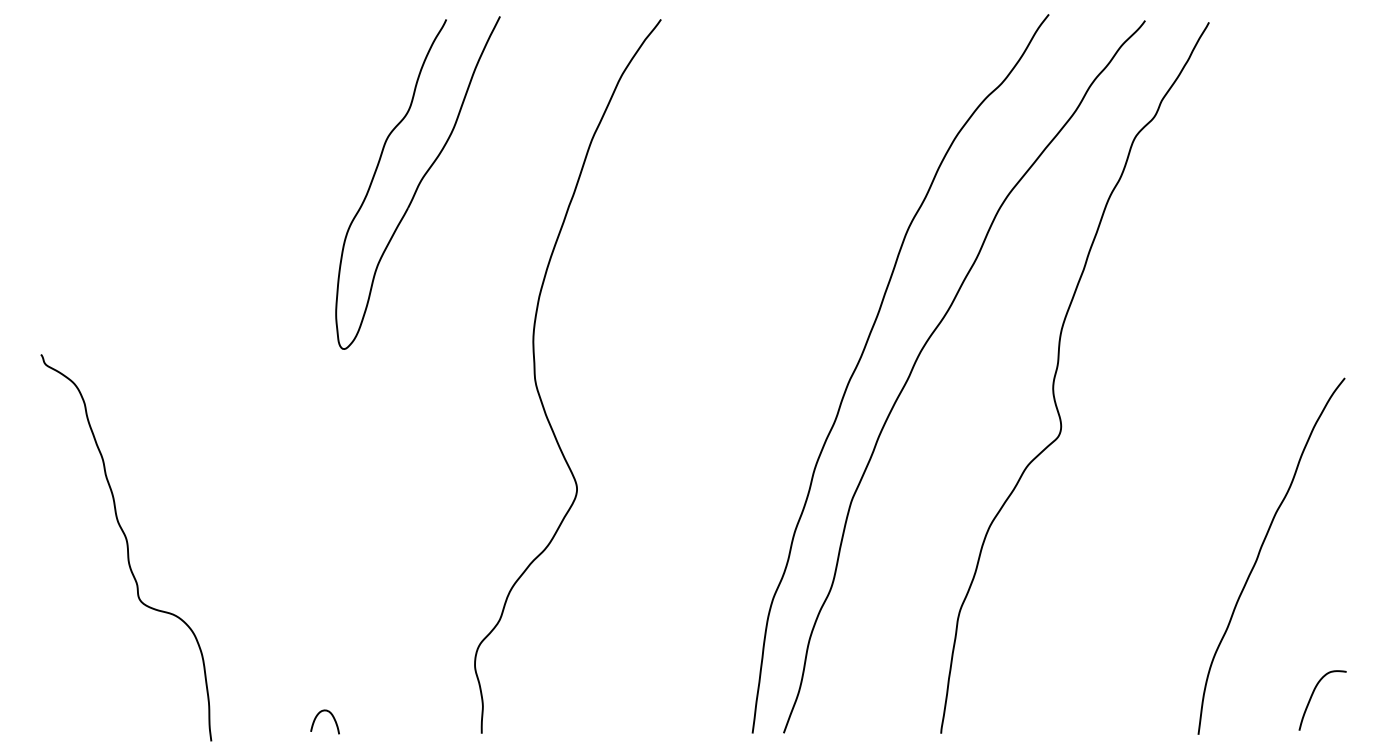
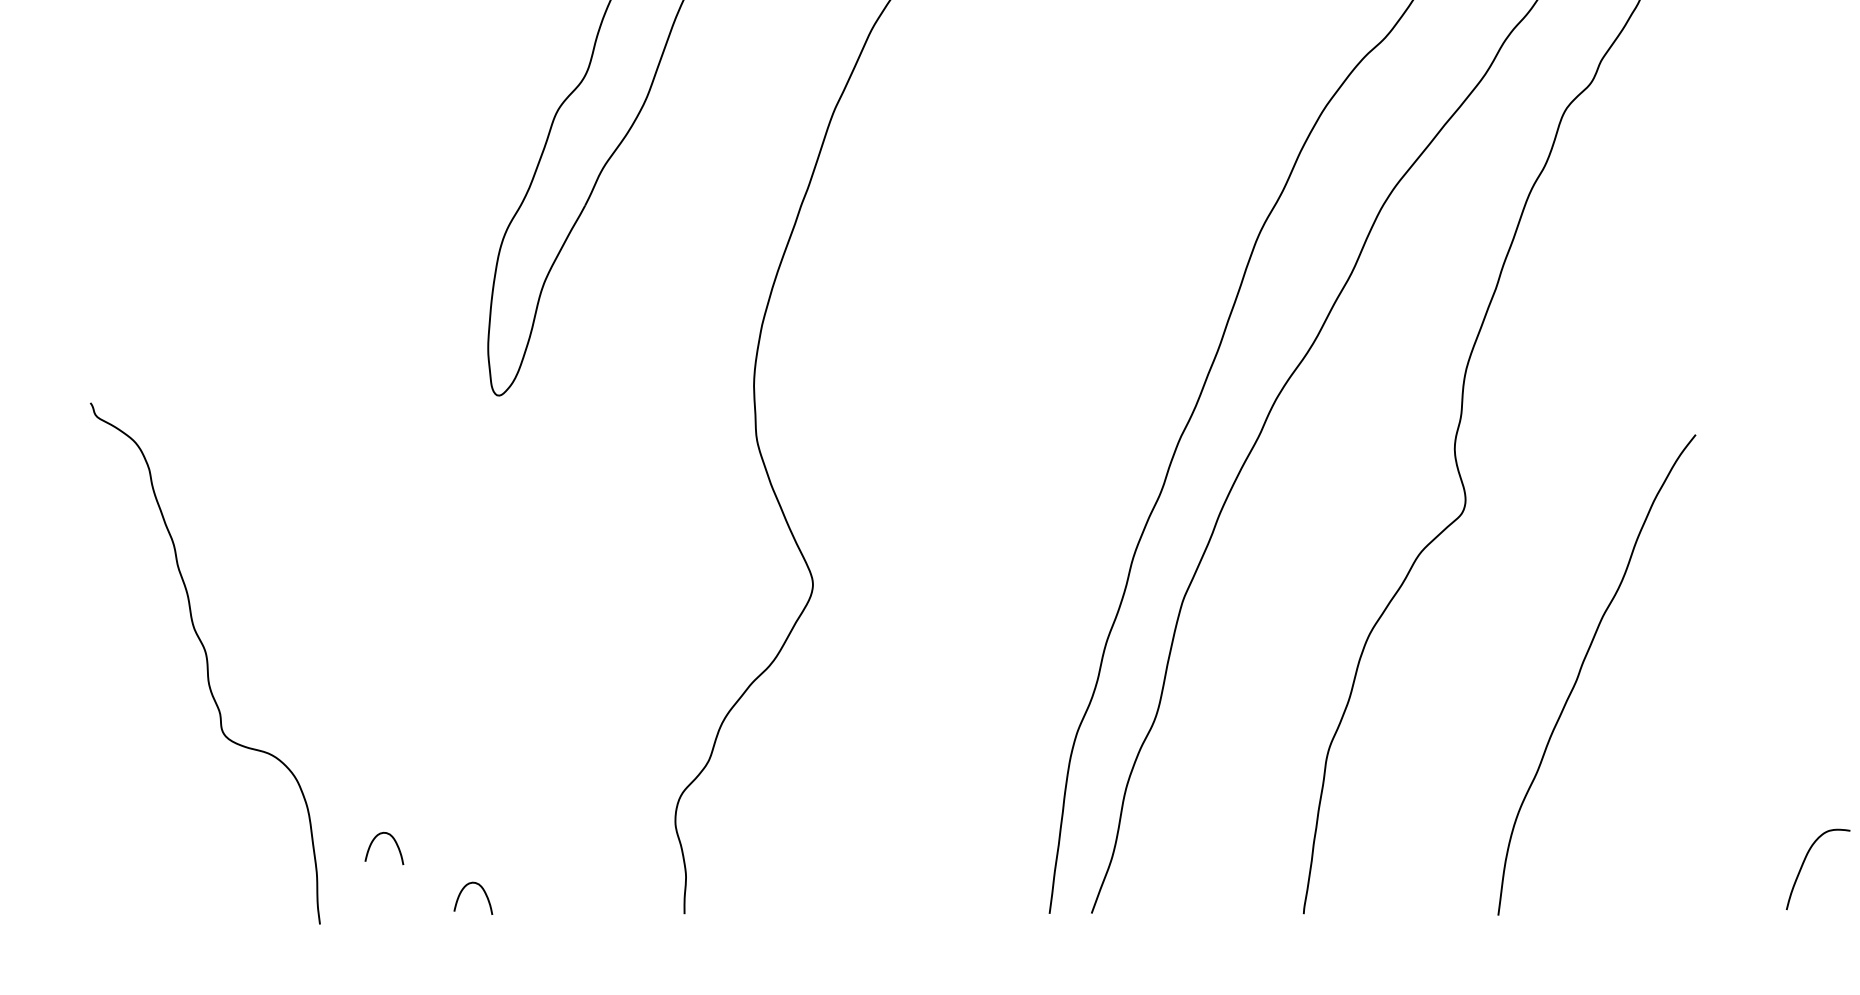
curve: (1260, 552) -> (1581, 669), moved
curve: (252, 678) -> (375, 839), added

